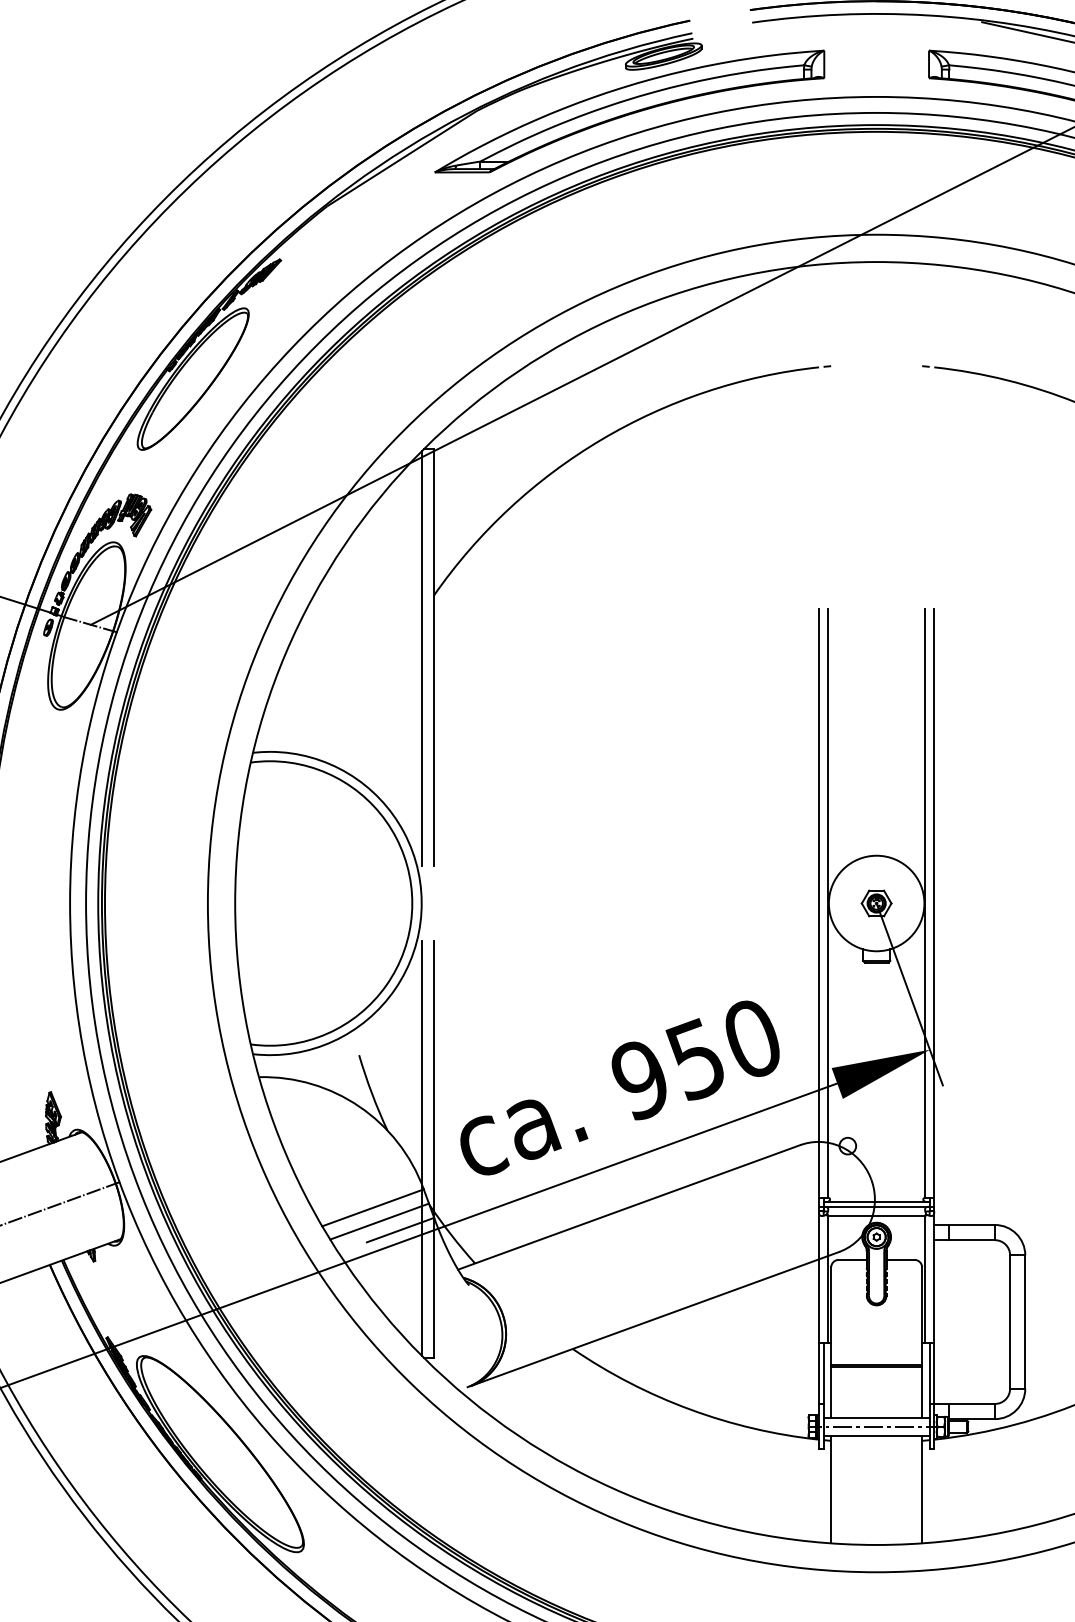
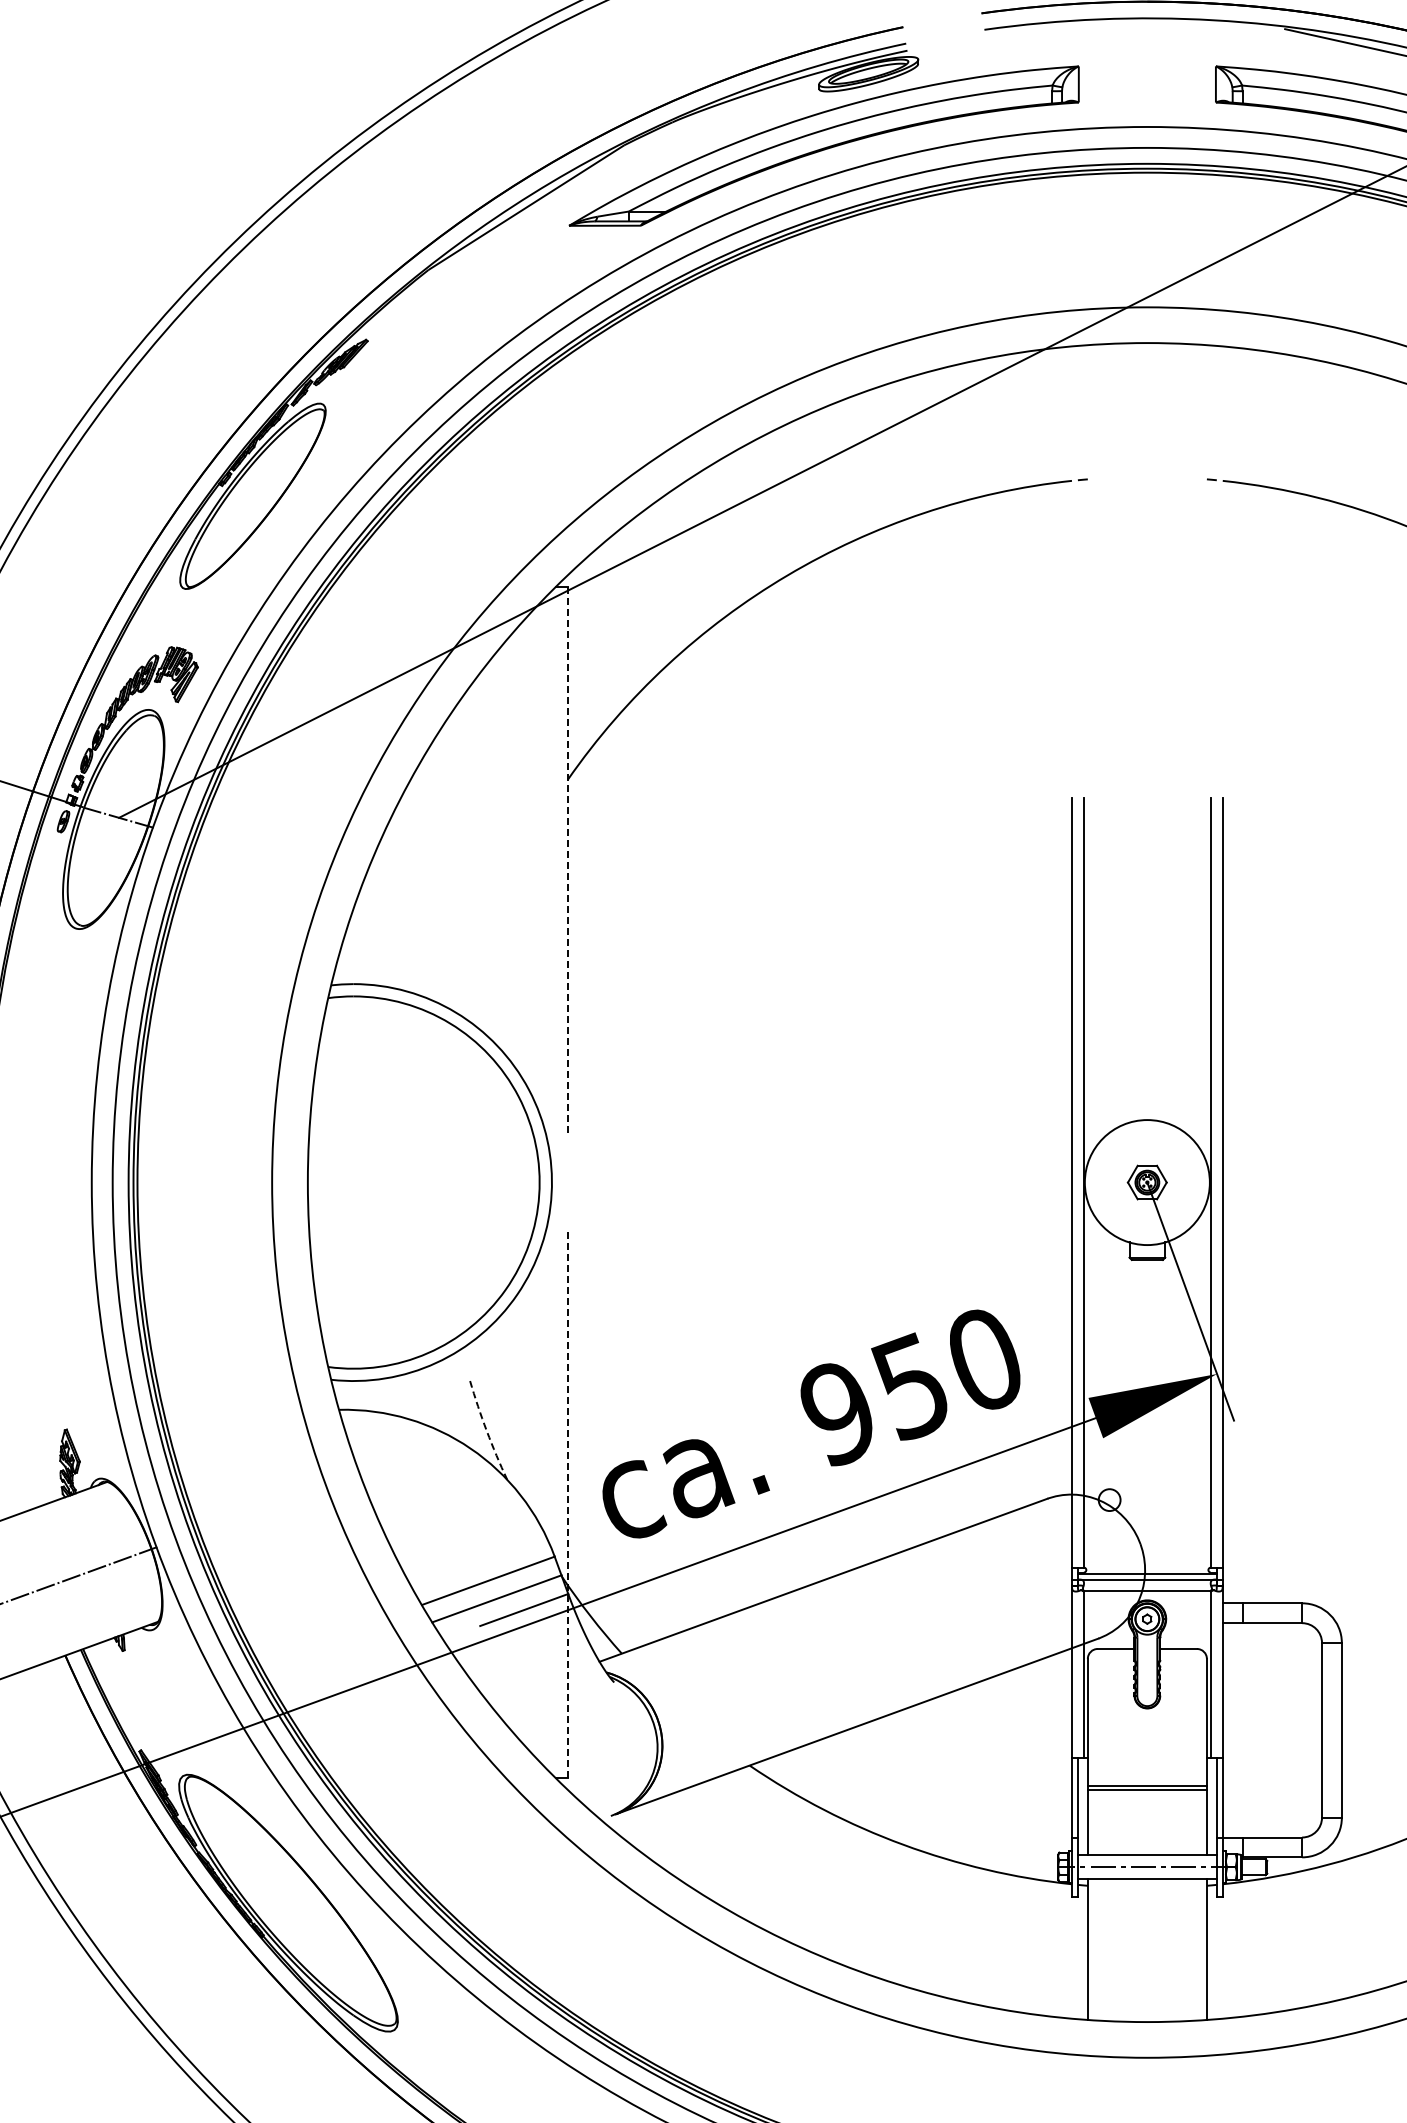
line: (433, 657) -> (567, 860), solid -> dashed
line: (421, 658) -> (551, 861), removed
arc: (371, 1093) -> (486, 1431), solid -> dashed
line: (421, 1148) -> (551, 1503), removed
line: (433, 1150) -> (567, 1505), solid -> dashed

